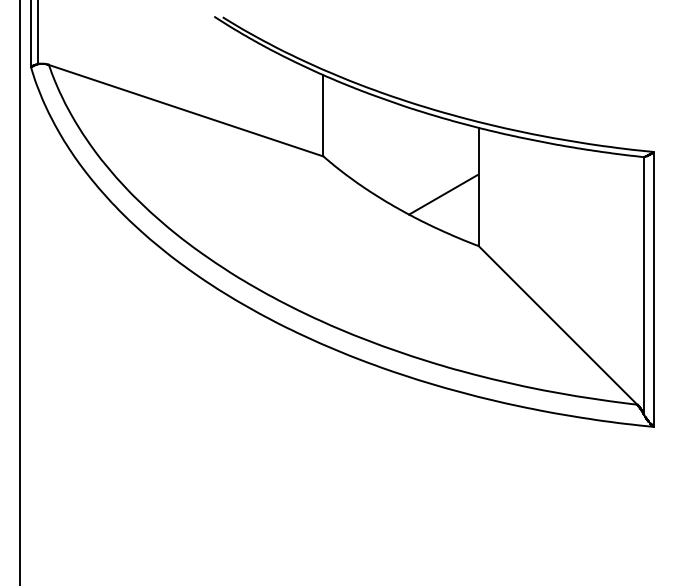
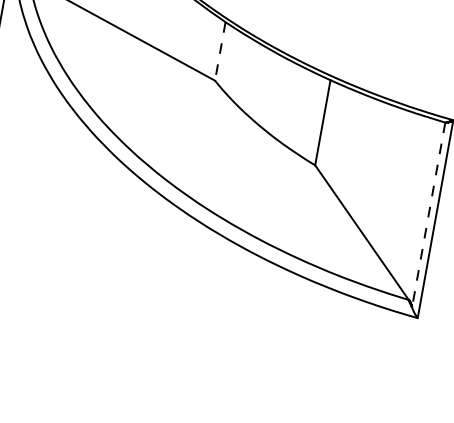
line: (323, 115) -> (220, 51), solid -> dashed
line: (443, 194) -> (296, 123), removed
line: (643, 285) -> (428, 215), solid -> dashed

